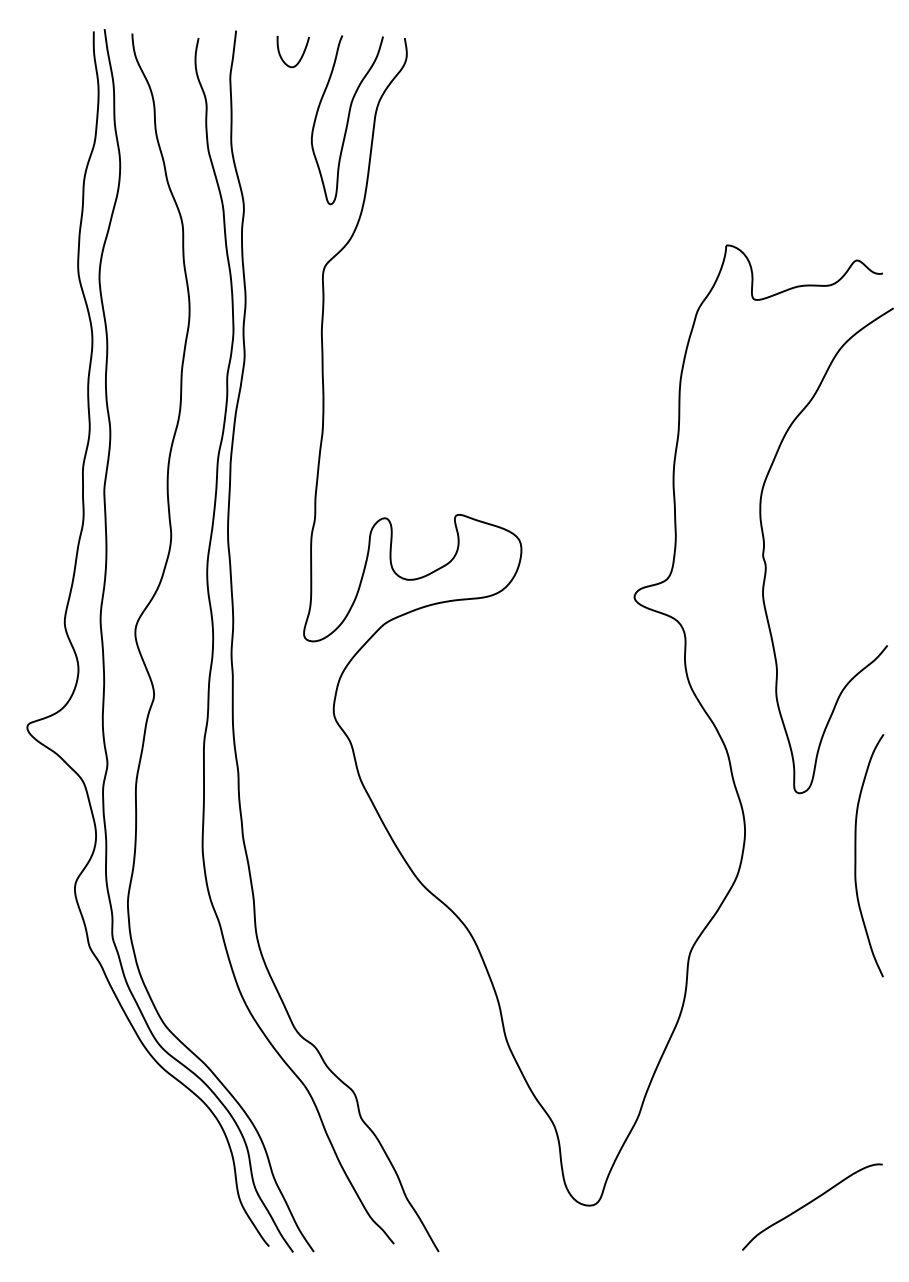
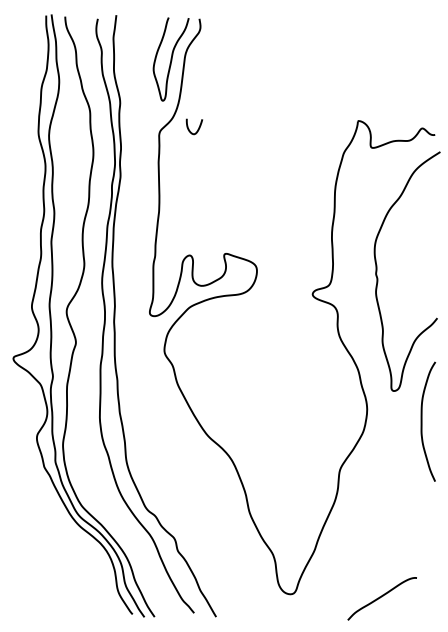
curve: (301, 53) -> (198, 127), moved
curve: (810, 1204) -> (381, 597), moved

